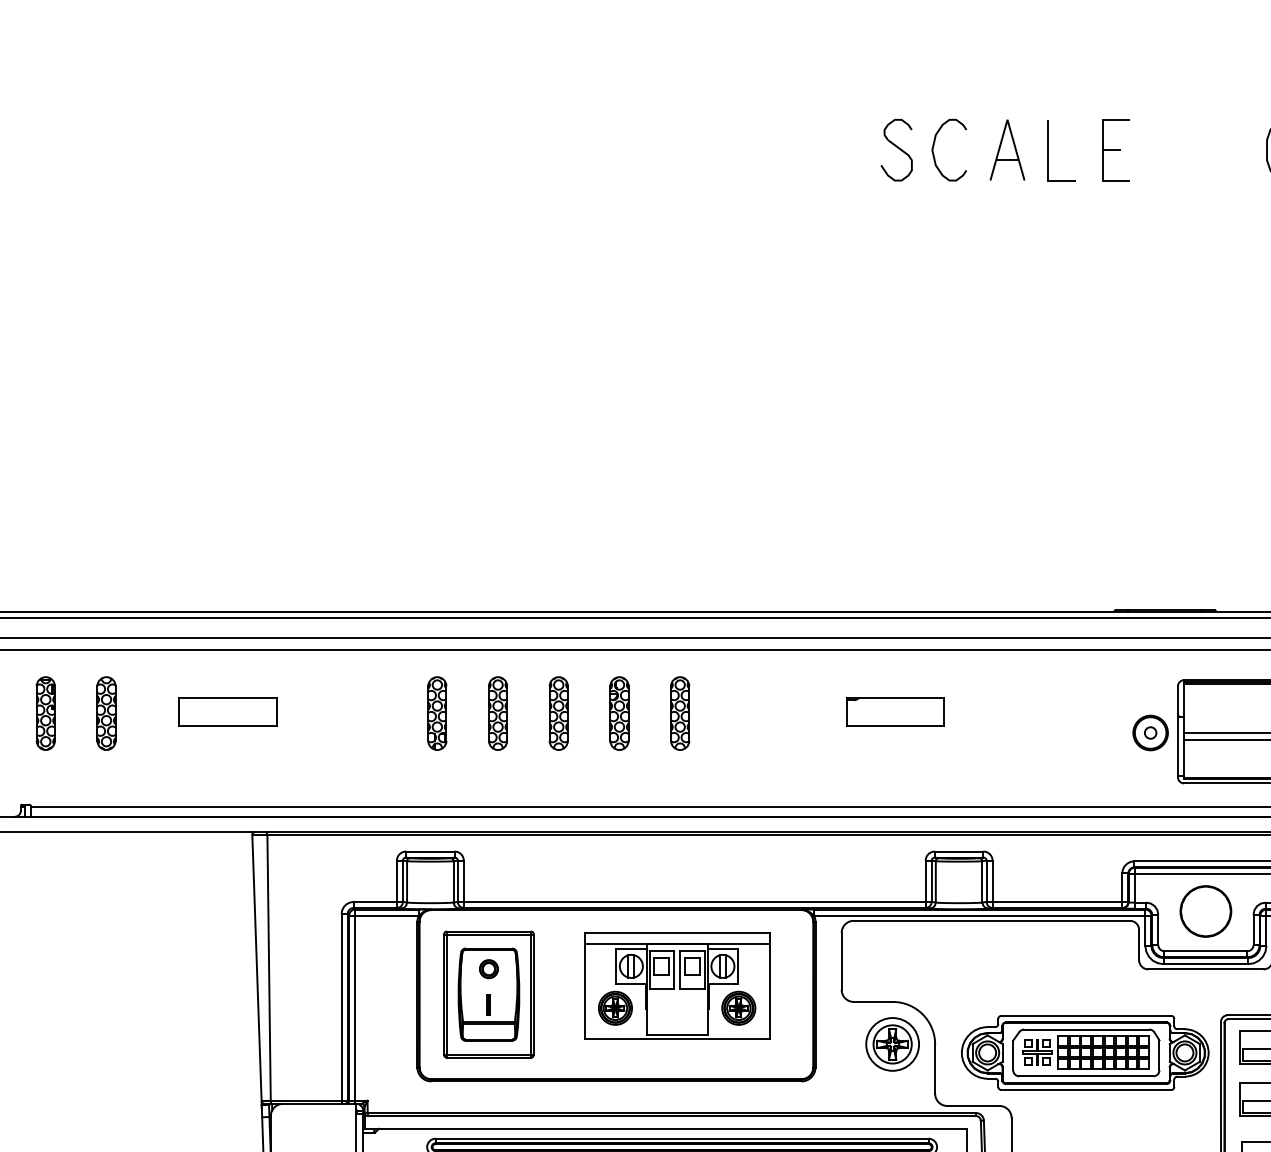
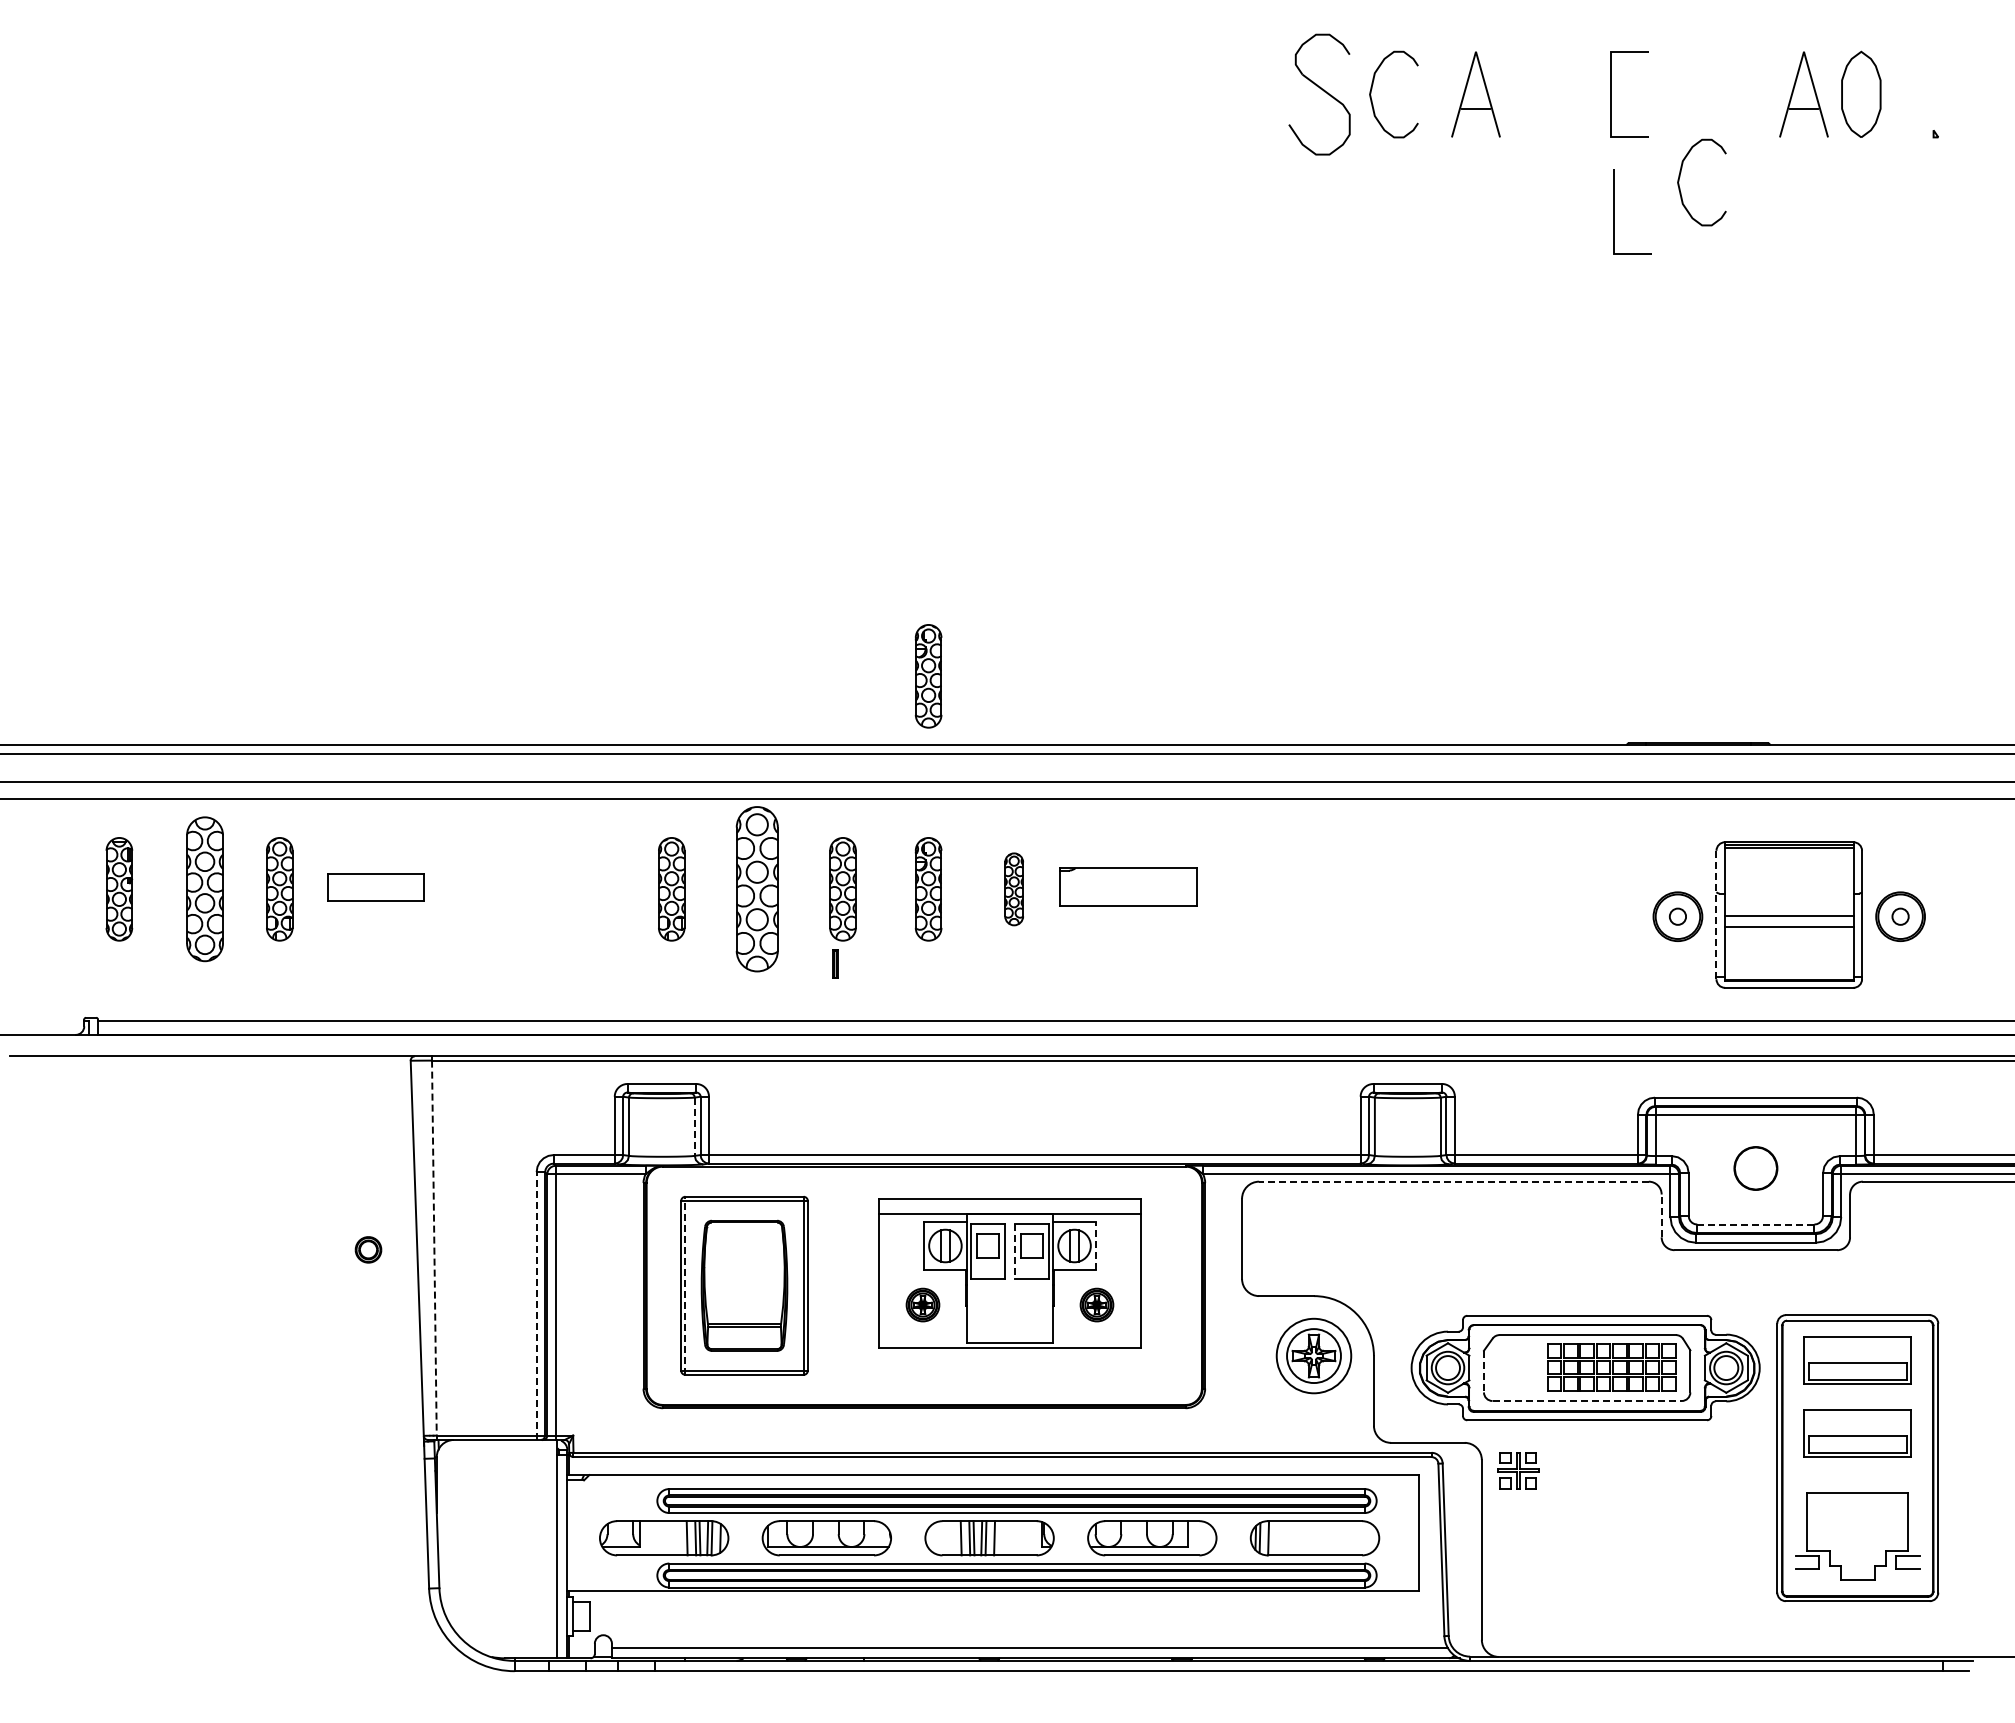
part: (896, 150) -> (1319, 94), size x1.4
line: (1048, 150) -> (1614, 211), moved
line: (1111, 150) -> (1622, 94), removed
part: (1239, 150) -> (1803, 94), added
curve: (1152, 208) -> (1680, 177), added
part: (619, 562) -> (928, 676), added
part: (228, 711) -> (376, 886), size x0.7
part: (895, 711) -> (1128, 886), moved
part: (106, 713) -> (204, 889), size x1.4
part: (159, 713) -> (279, 889), added
part: (498, 713) -> (757, 889), size x1.6
part: (679, 713) -> (1013, 889), size x0.7
line: (1177, 732) -> (1716, 915), solid -> dashed
line: (453, 882) -> (694, 1127), solid -> dashed
part: (1205, 911) -> (1755, 1168), size x0.6
line: (992, 920) -> (1454, 1181), solid -> dashed
line: (1139, 944) -> (1661, 1215), solid -> dashed
line: (1205, 951) -> (1755, 1224), solid -> dashed
line: (737, 966) -> (1095, 1245), solid -> dashed
line: (269, 968) -> (434, 1248), solid -> dashed
part: (488, 968) -> (368, 1249), moved
line: (680, 970) -> (1014, 1251), solid -> dashed
line: (447, 994) -> (685, 1285), solid -> dashed
part: (488, 1005) -> (835, 963), moved
part: (615, 1007) -> (922, 1304), size x0.7
part: (738, 1007) -> (1096, 1304), size x0.7
line: (341, 1009) -> (536, 1306), solid -> dashed
part: (1037, 1052) -> (1518, 1470), moved
line: (1012, 1055) -> (1483, 1371), solid -> dashed
line: (1086, 1076) -> (1587, 1401), solid -> dashed

